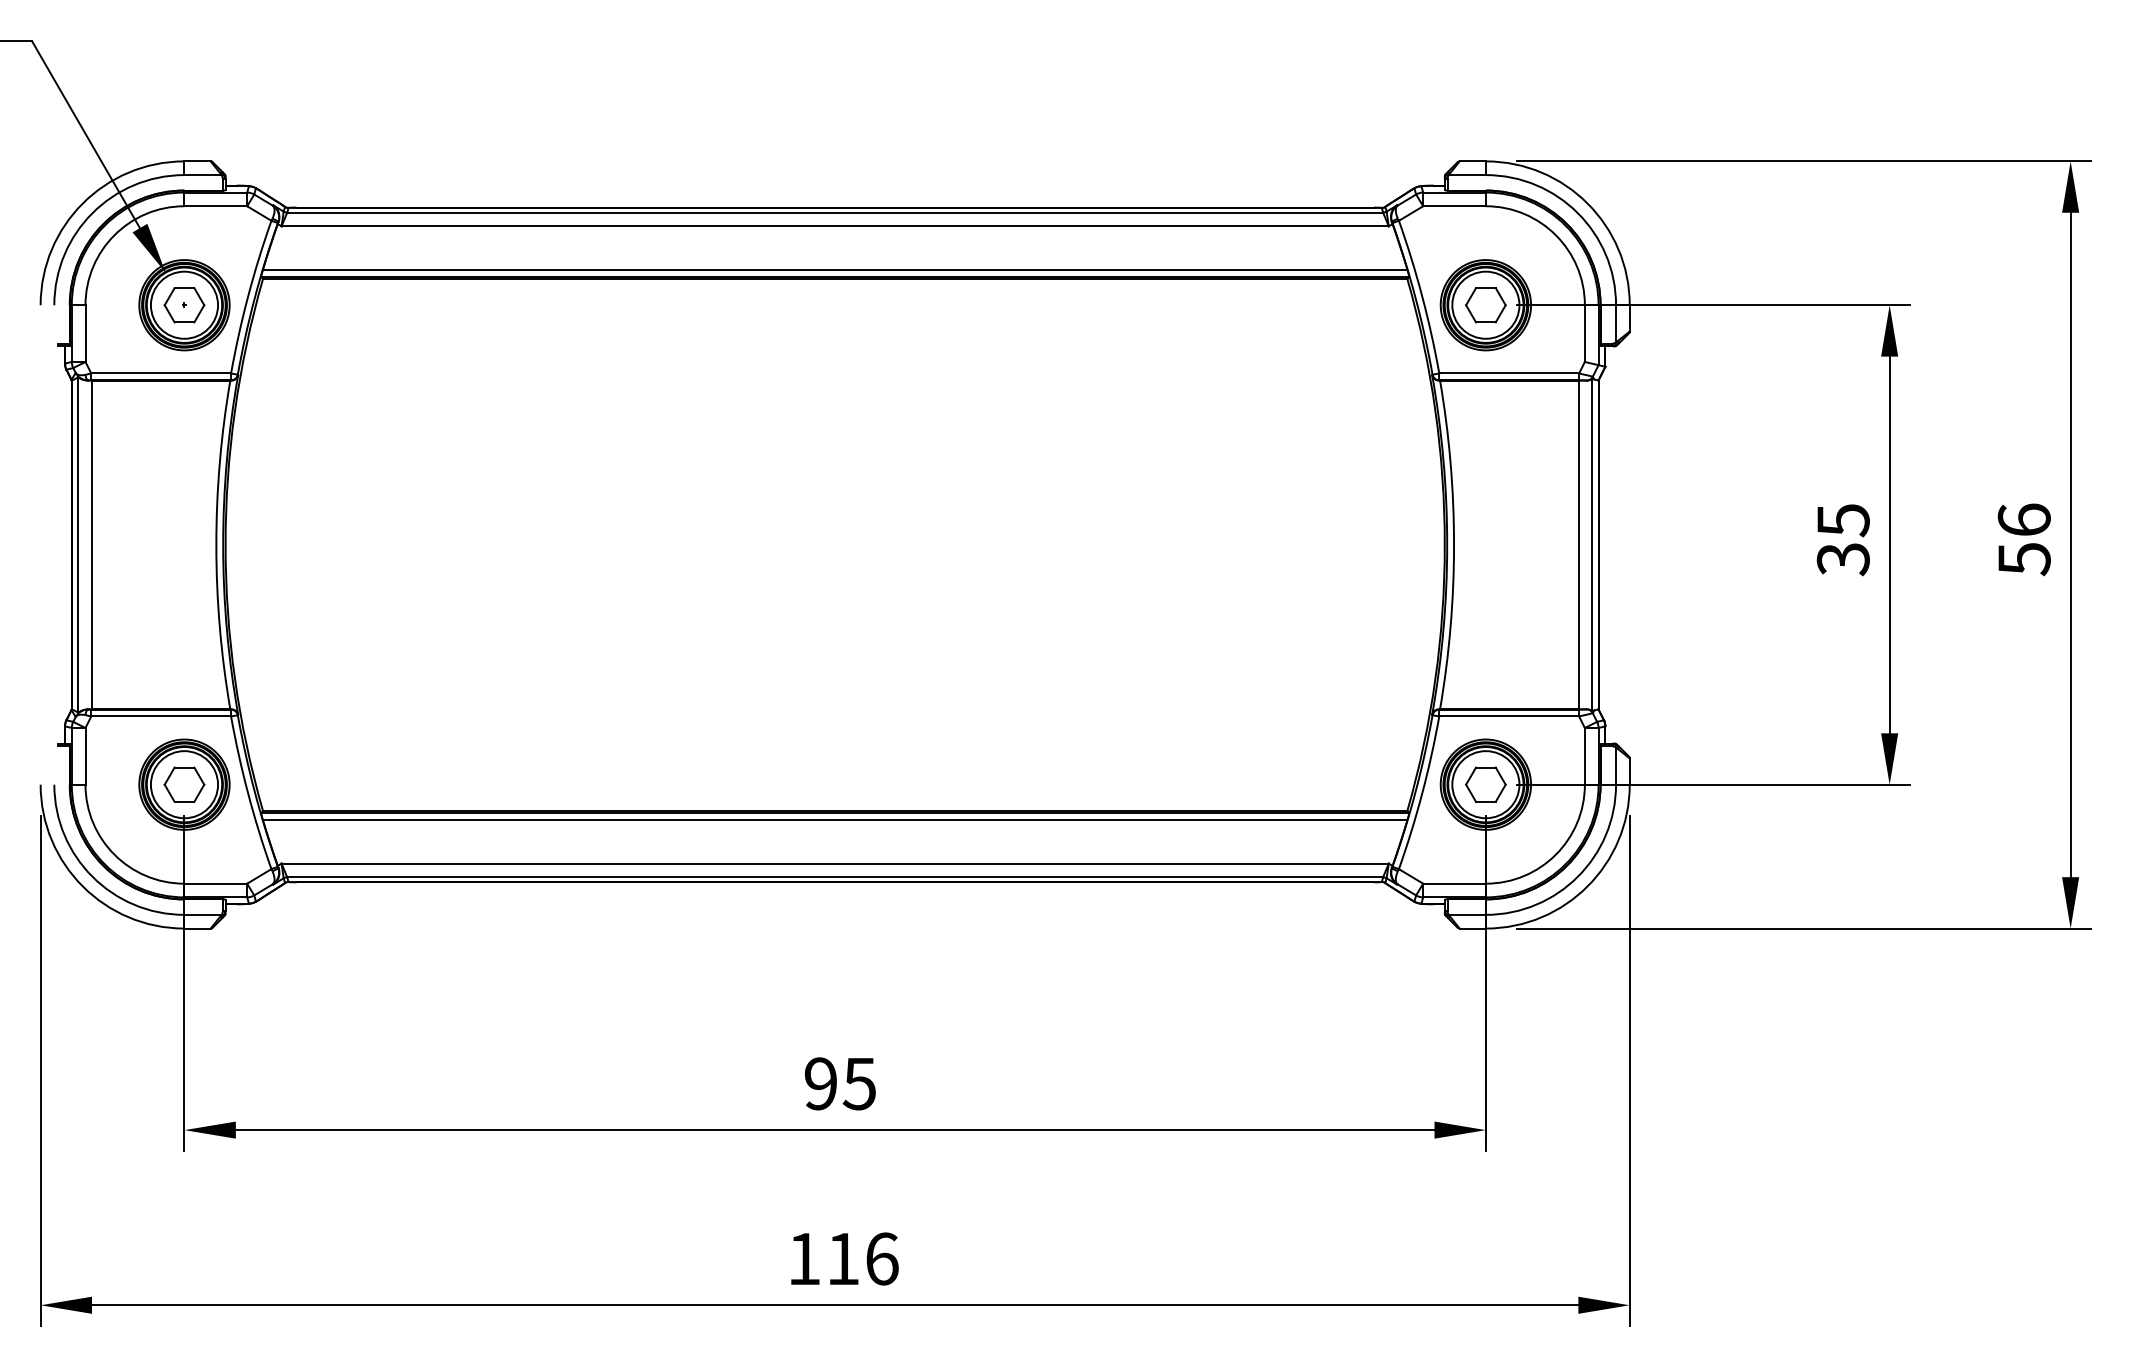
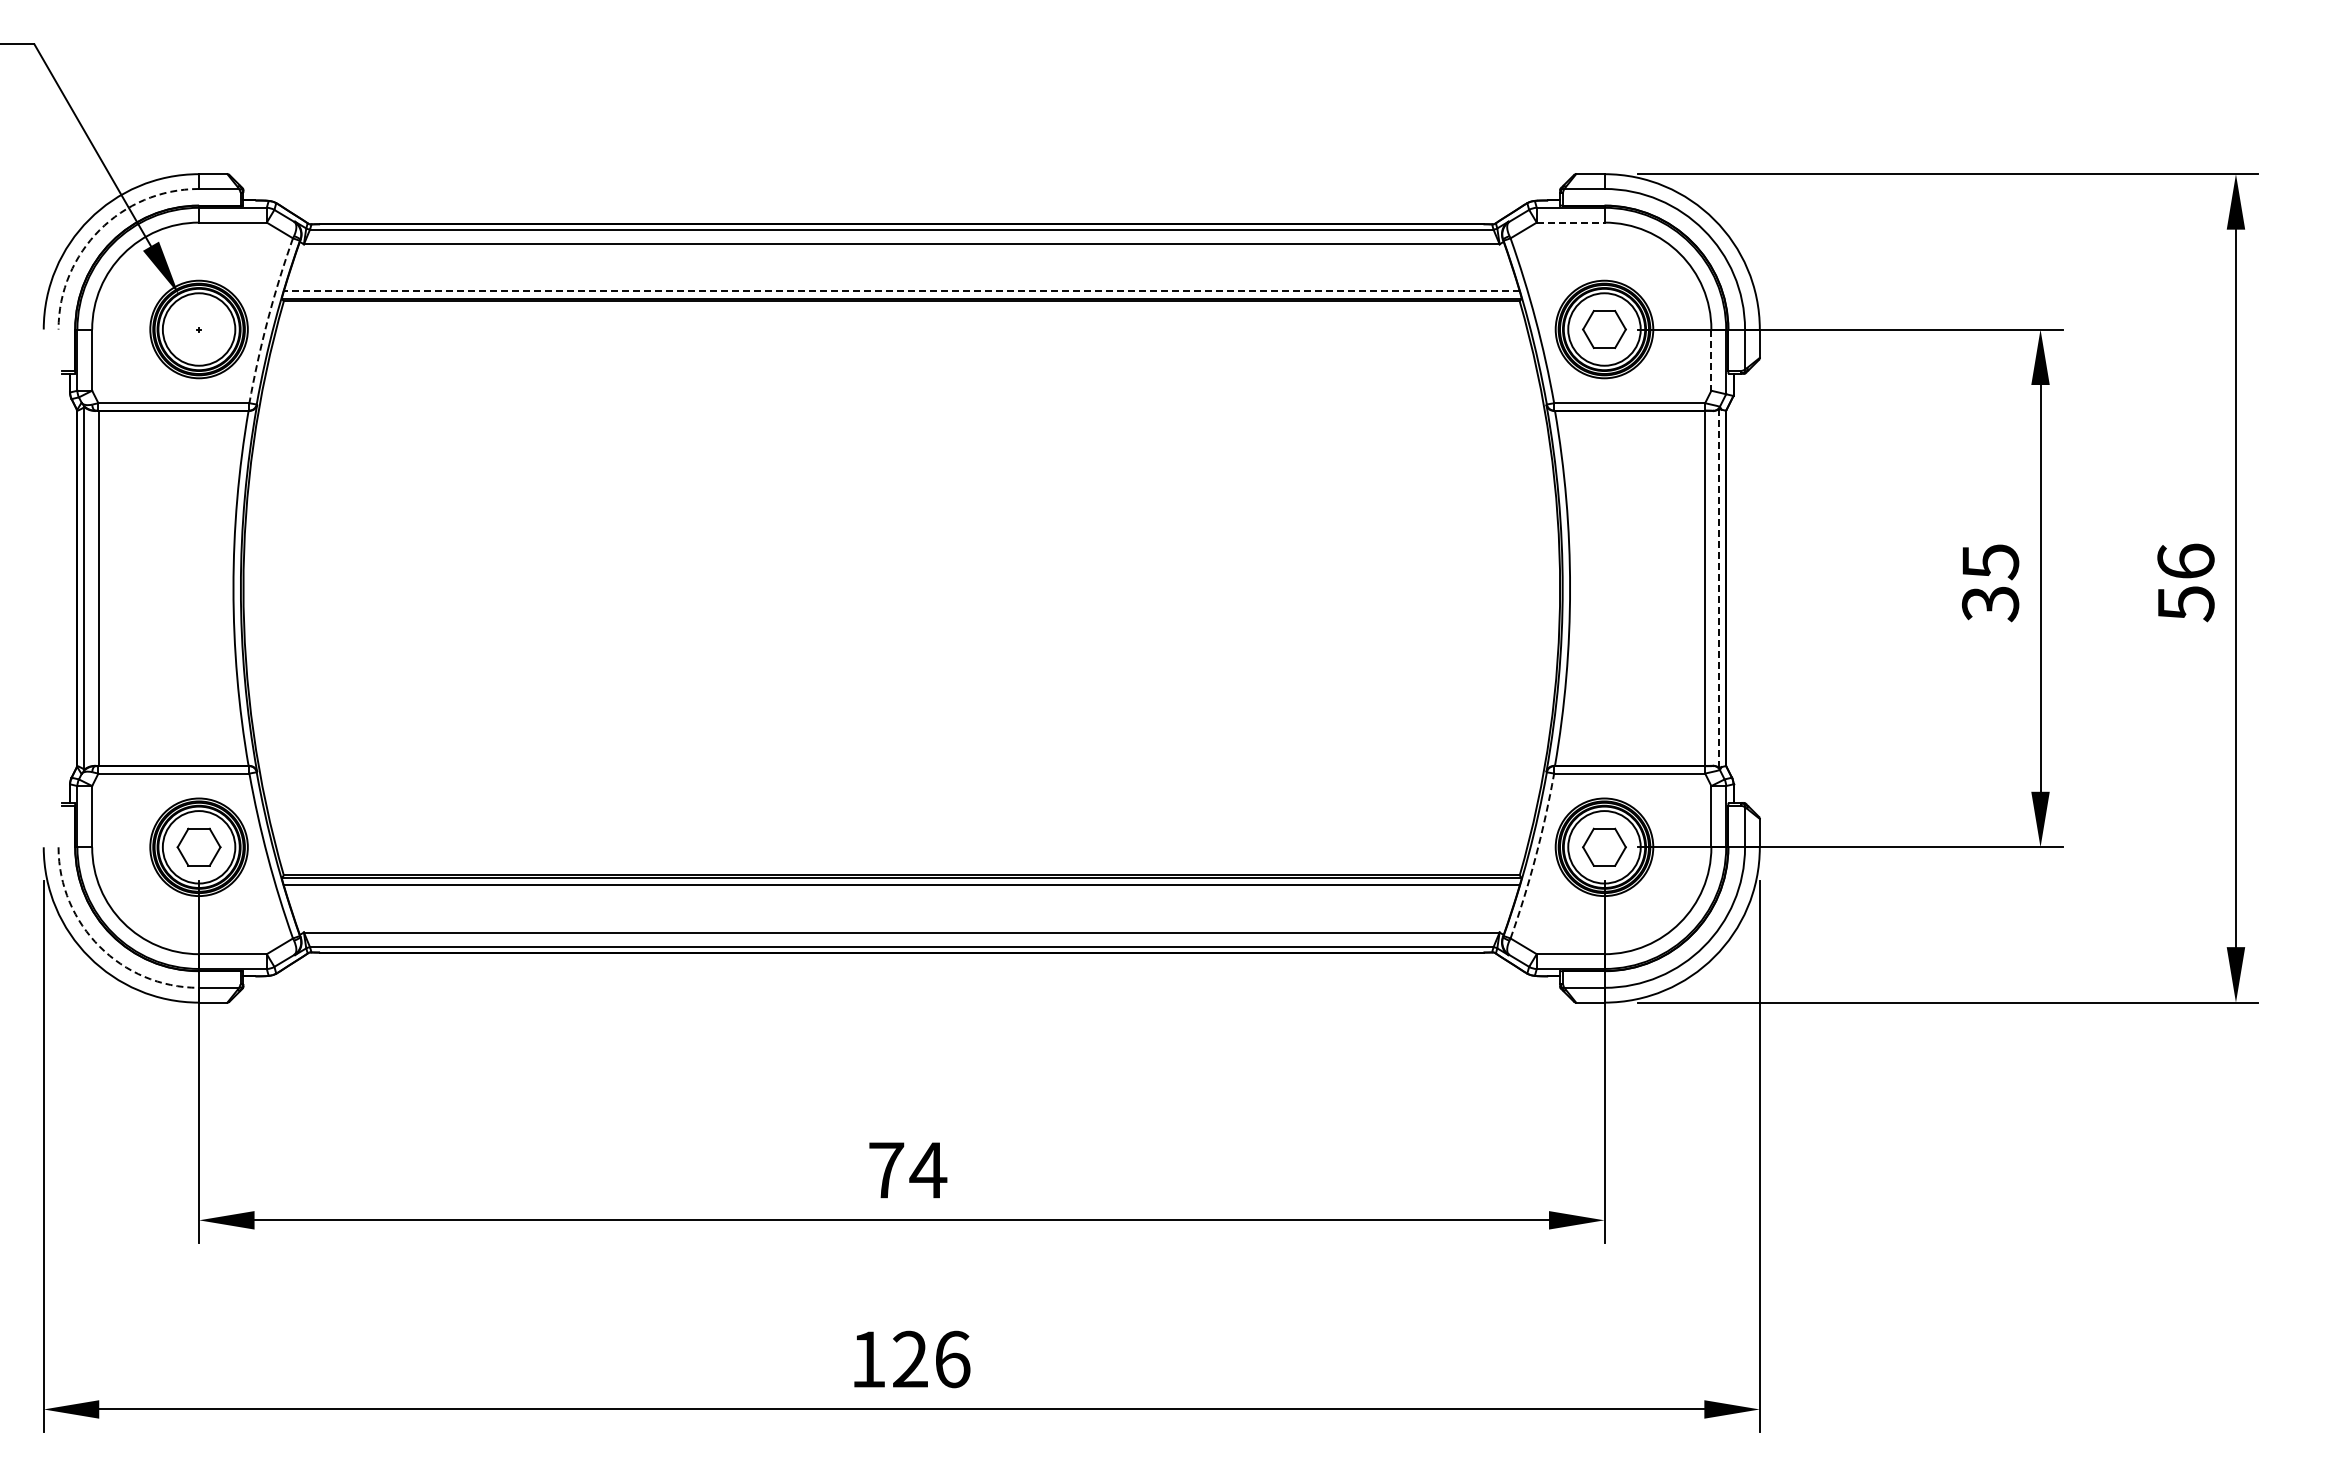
line: (1454, 206) -> (1570, 222), solid -> dashed
arc: (92, 213) -> (99, 230), solid -> dashed
line: (834, 270) -> (901, 291), solid -> dashed
arc: (247, 295) -> (267, 319), solid -> dashed
part: (183, 305) -> (198, 329), removed
line: (1584, 333) -> (1711, 360), solid -> dashed
line: (1592, 545) -> (1719, 588), solid -> dashed
arc: (1422, 793) -> (1535, 856), solid -> dashed
arc: (92, 876) -> (99, 946), solid -> dashed
text: (841, 1083) -> (908, 1170), 95 -> 74
text: (843, 1258) -> (910, 1358), 116 -> 126

